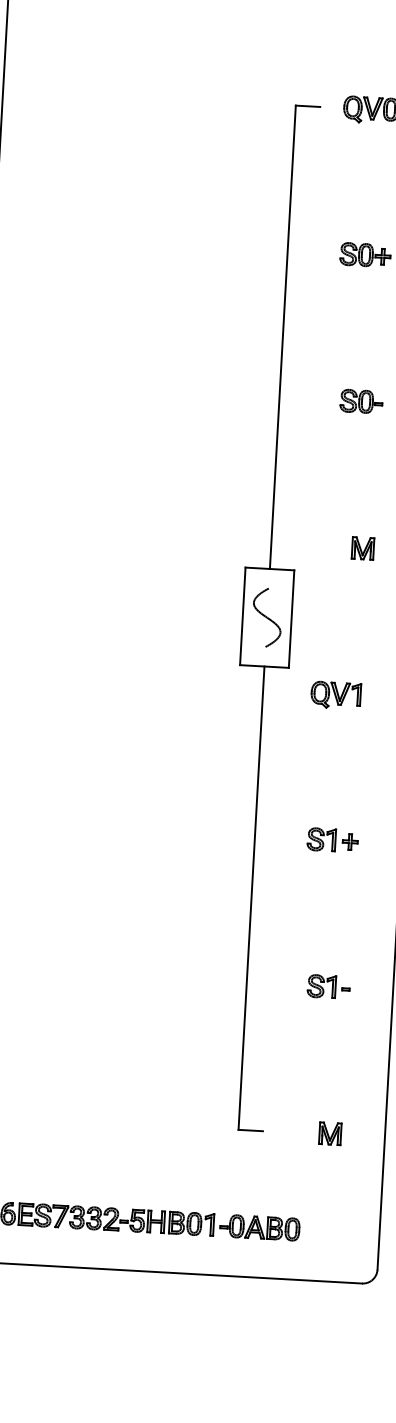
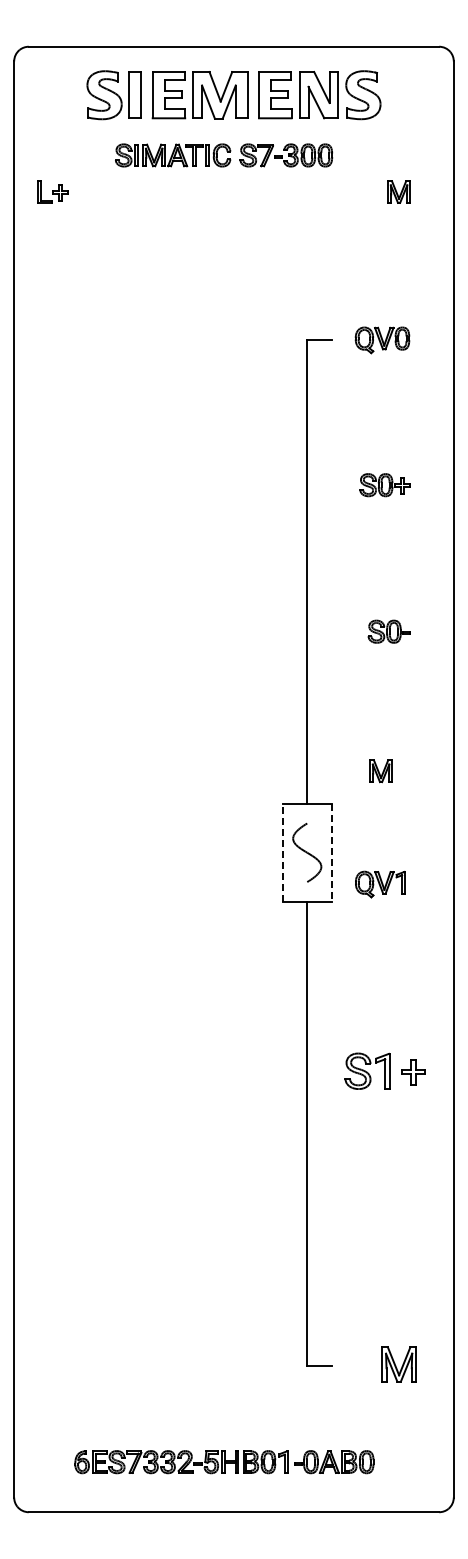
part: (362, 548) -> (380, 771), moved
line: (242, 616) -> (282, 852), solid -> dashed
line: (291, 618) -> (331, 852), solid -> dashed
part: (336, 695) -> (380, 884), moved
part: (332, 840) -> (384, 1071), size x1.6
part: (327, 986) -> (388, 1217), removed
part: (329, 1133) -> (398, 1364), size x1.6

